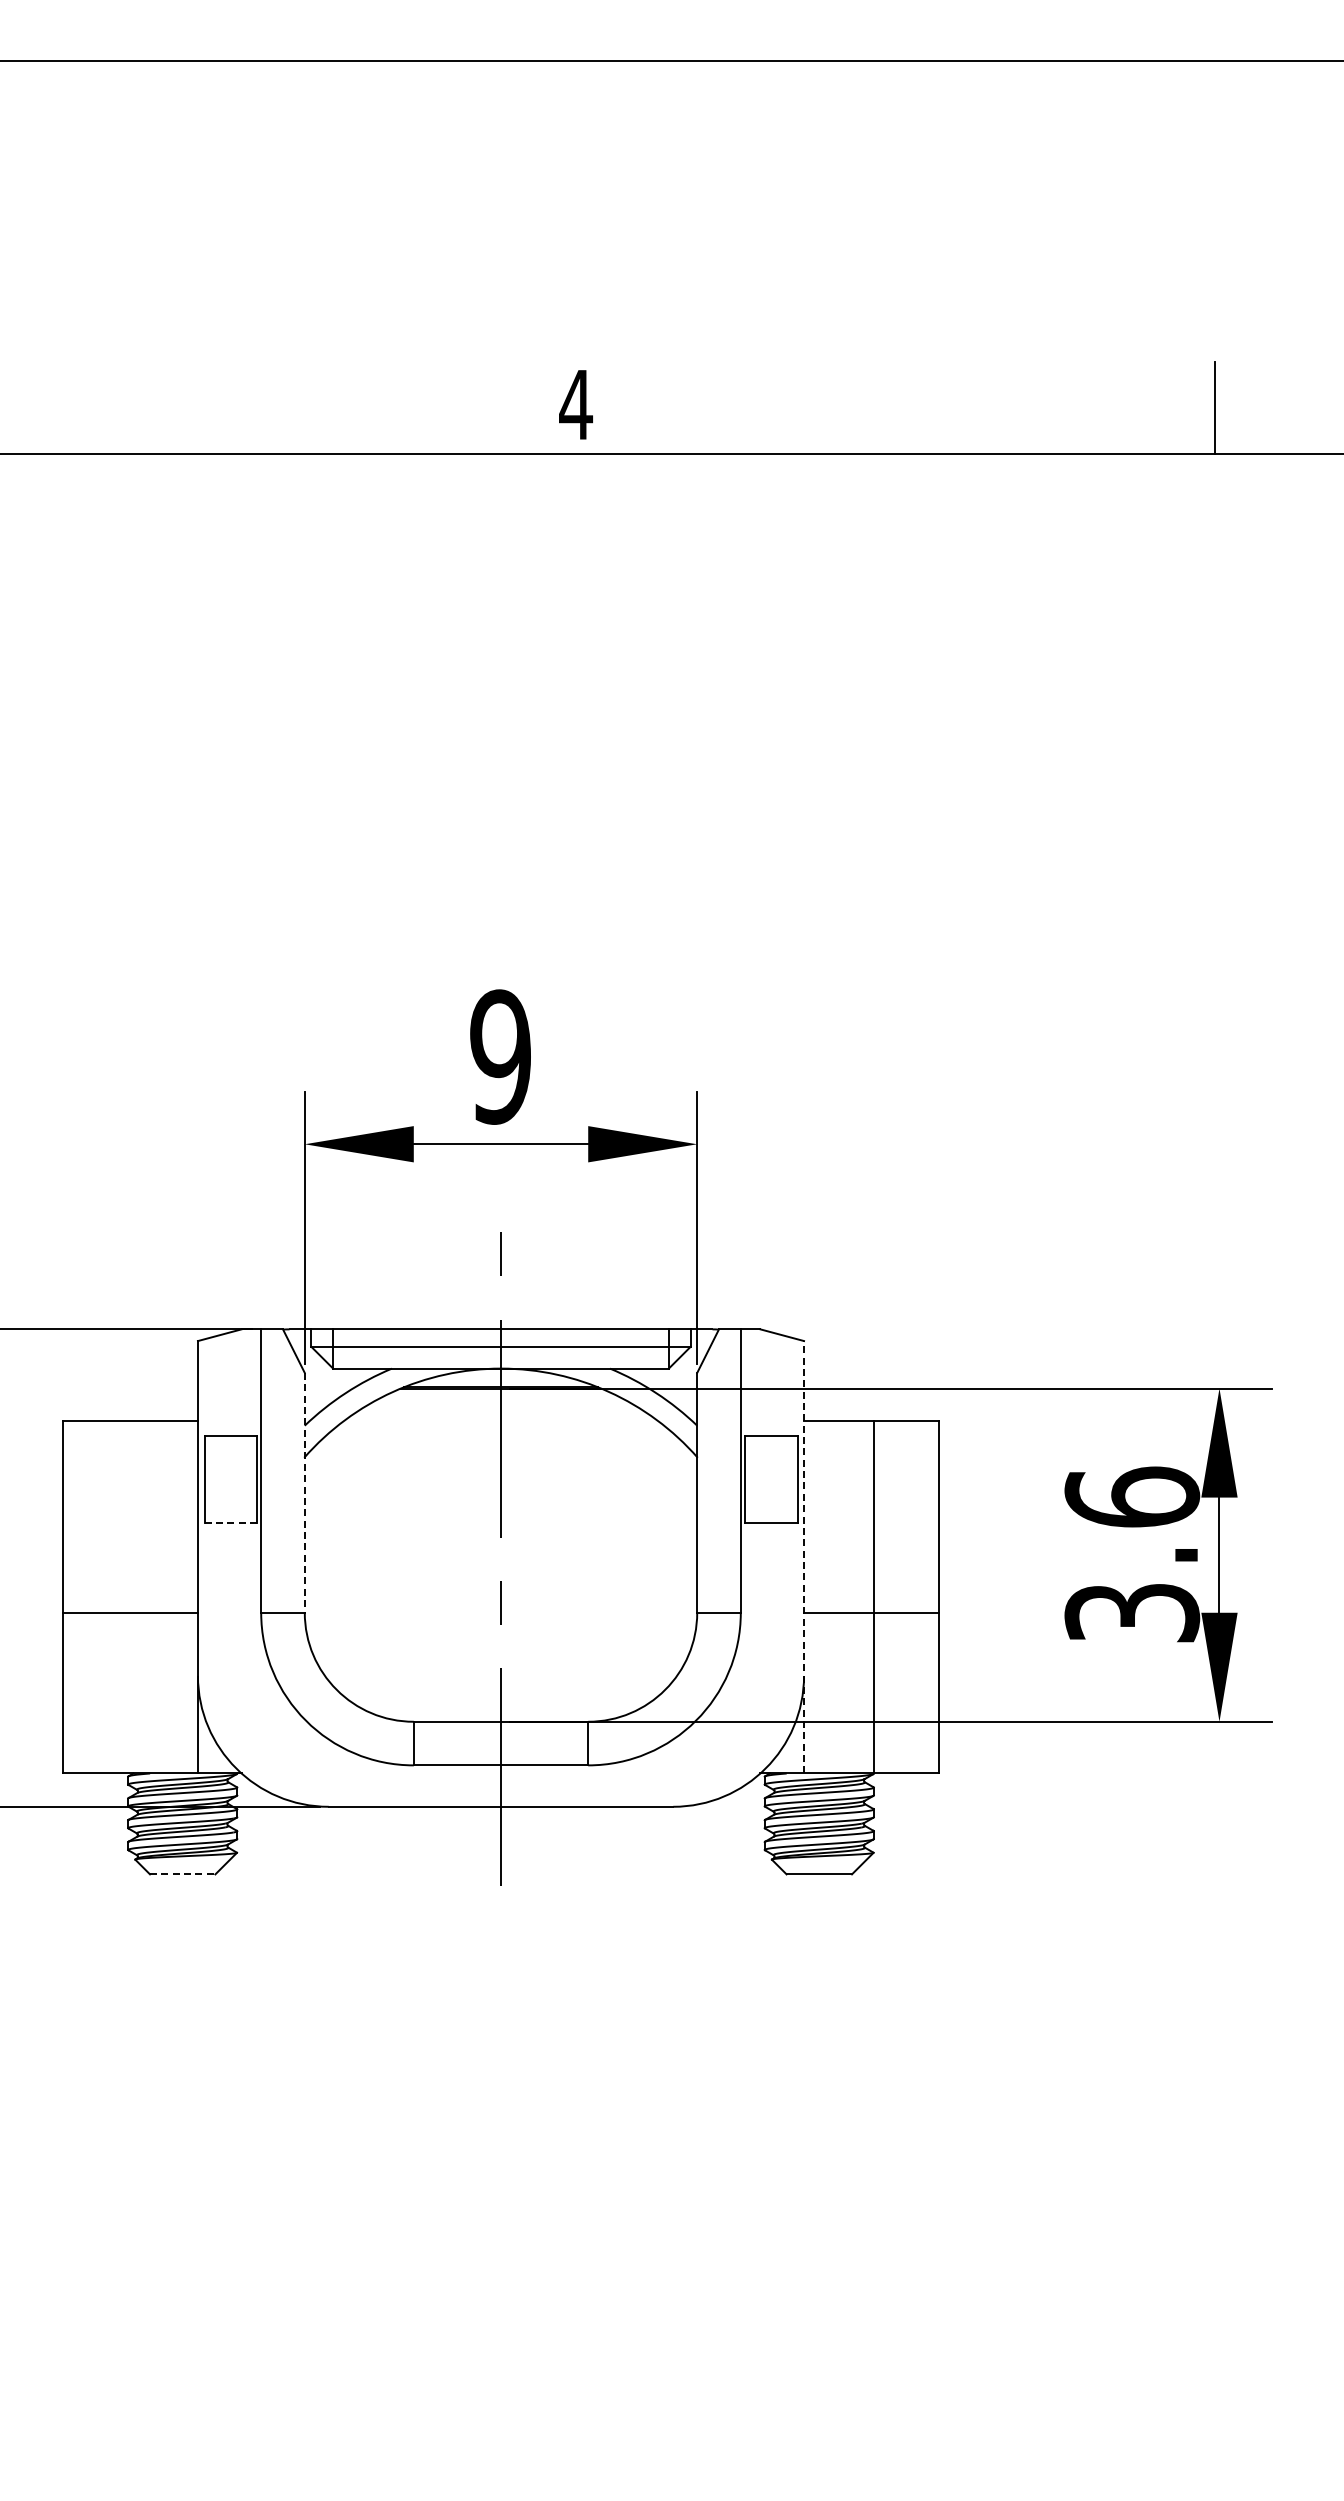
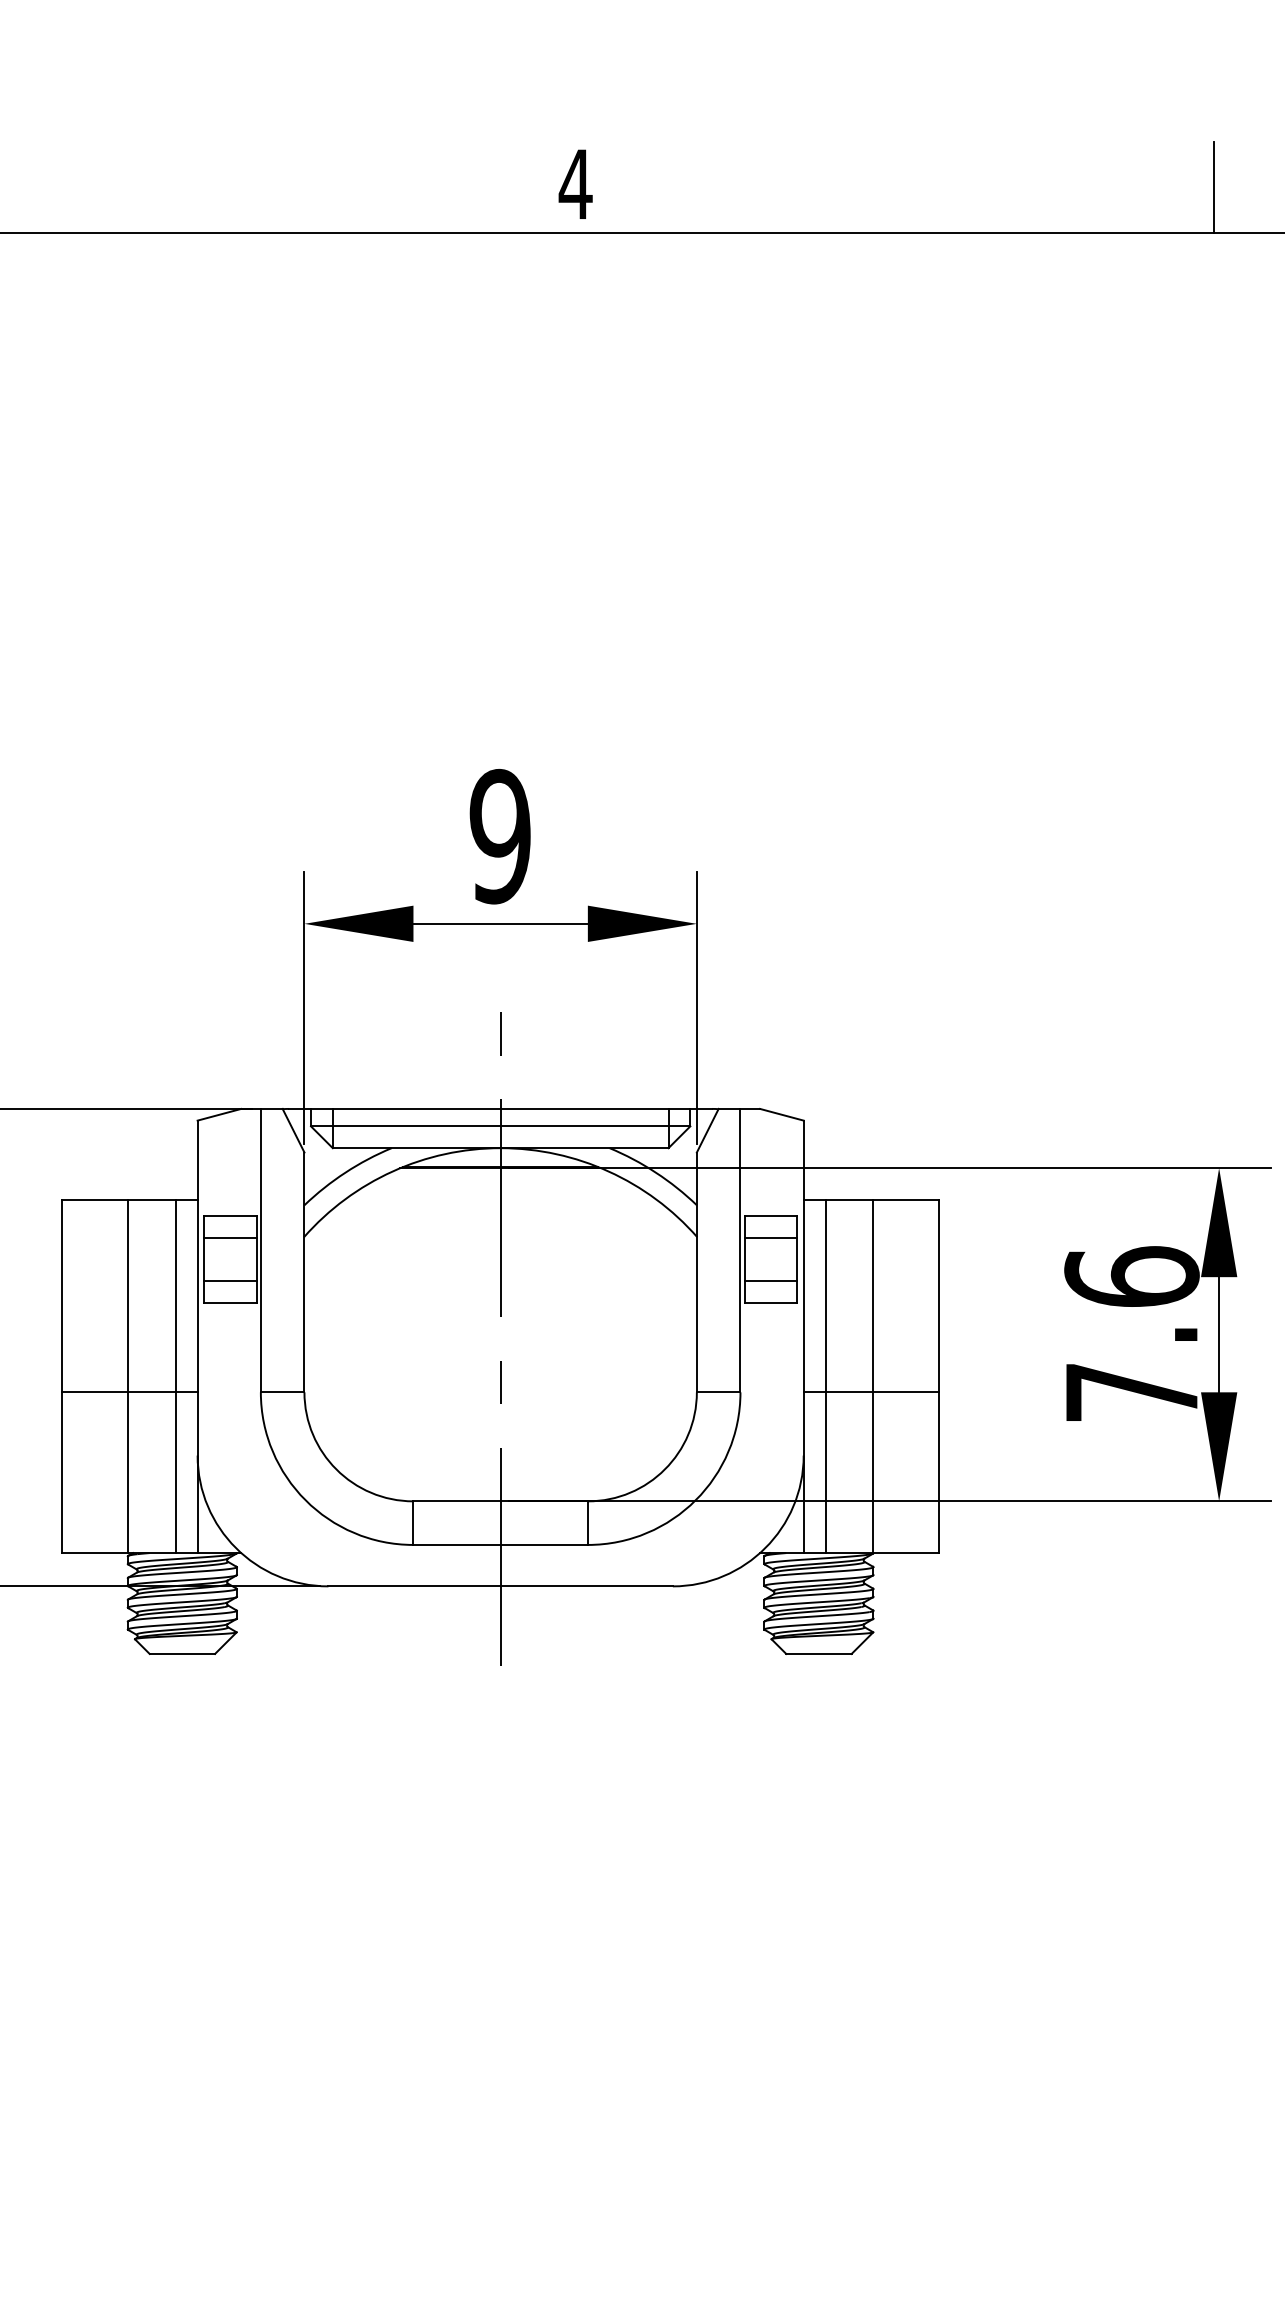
line: (230, 1457) -> (230, 1237), added
line: (771, 1457) -> (771, 1237), added
line: (304, 1492) -> (304, 1272), dashed -> solid
line: (230, 1501) -> (230, 1281), added
line: (771, 1501) -> (771, 1281), added
line: (231, 1523) -> (231, 1303), dashed -> solid
line: (804, 1556) -> (804, 1336), dashed -> solid
line: (128, 1596) -> (128, 1376), added
line: (176, 1596) -> (176, 1376), added
line: (825, 1596) -> (825, 1376), added
text: (1132, 1613) -> (1132, 1393), 3.6 -> 7.6
line: (182, 1874) -> (182, 1654), dashed -> solid

